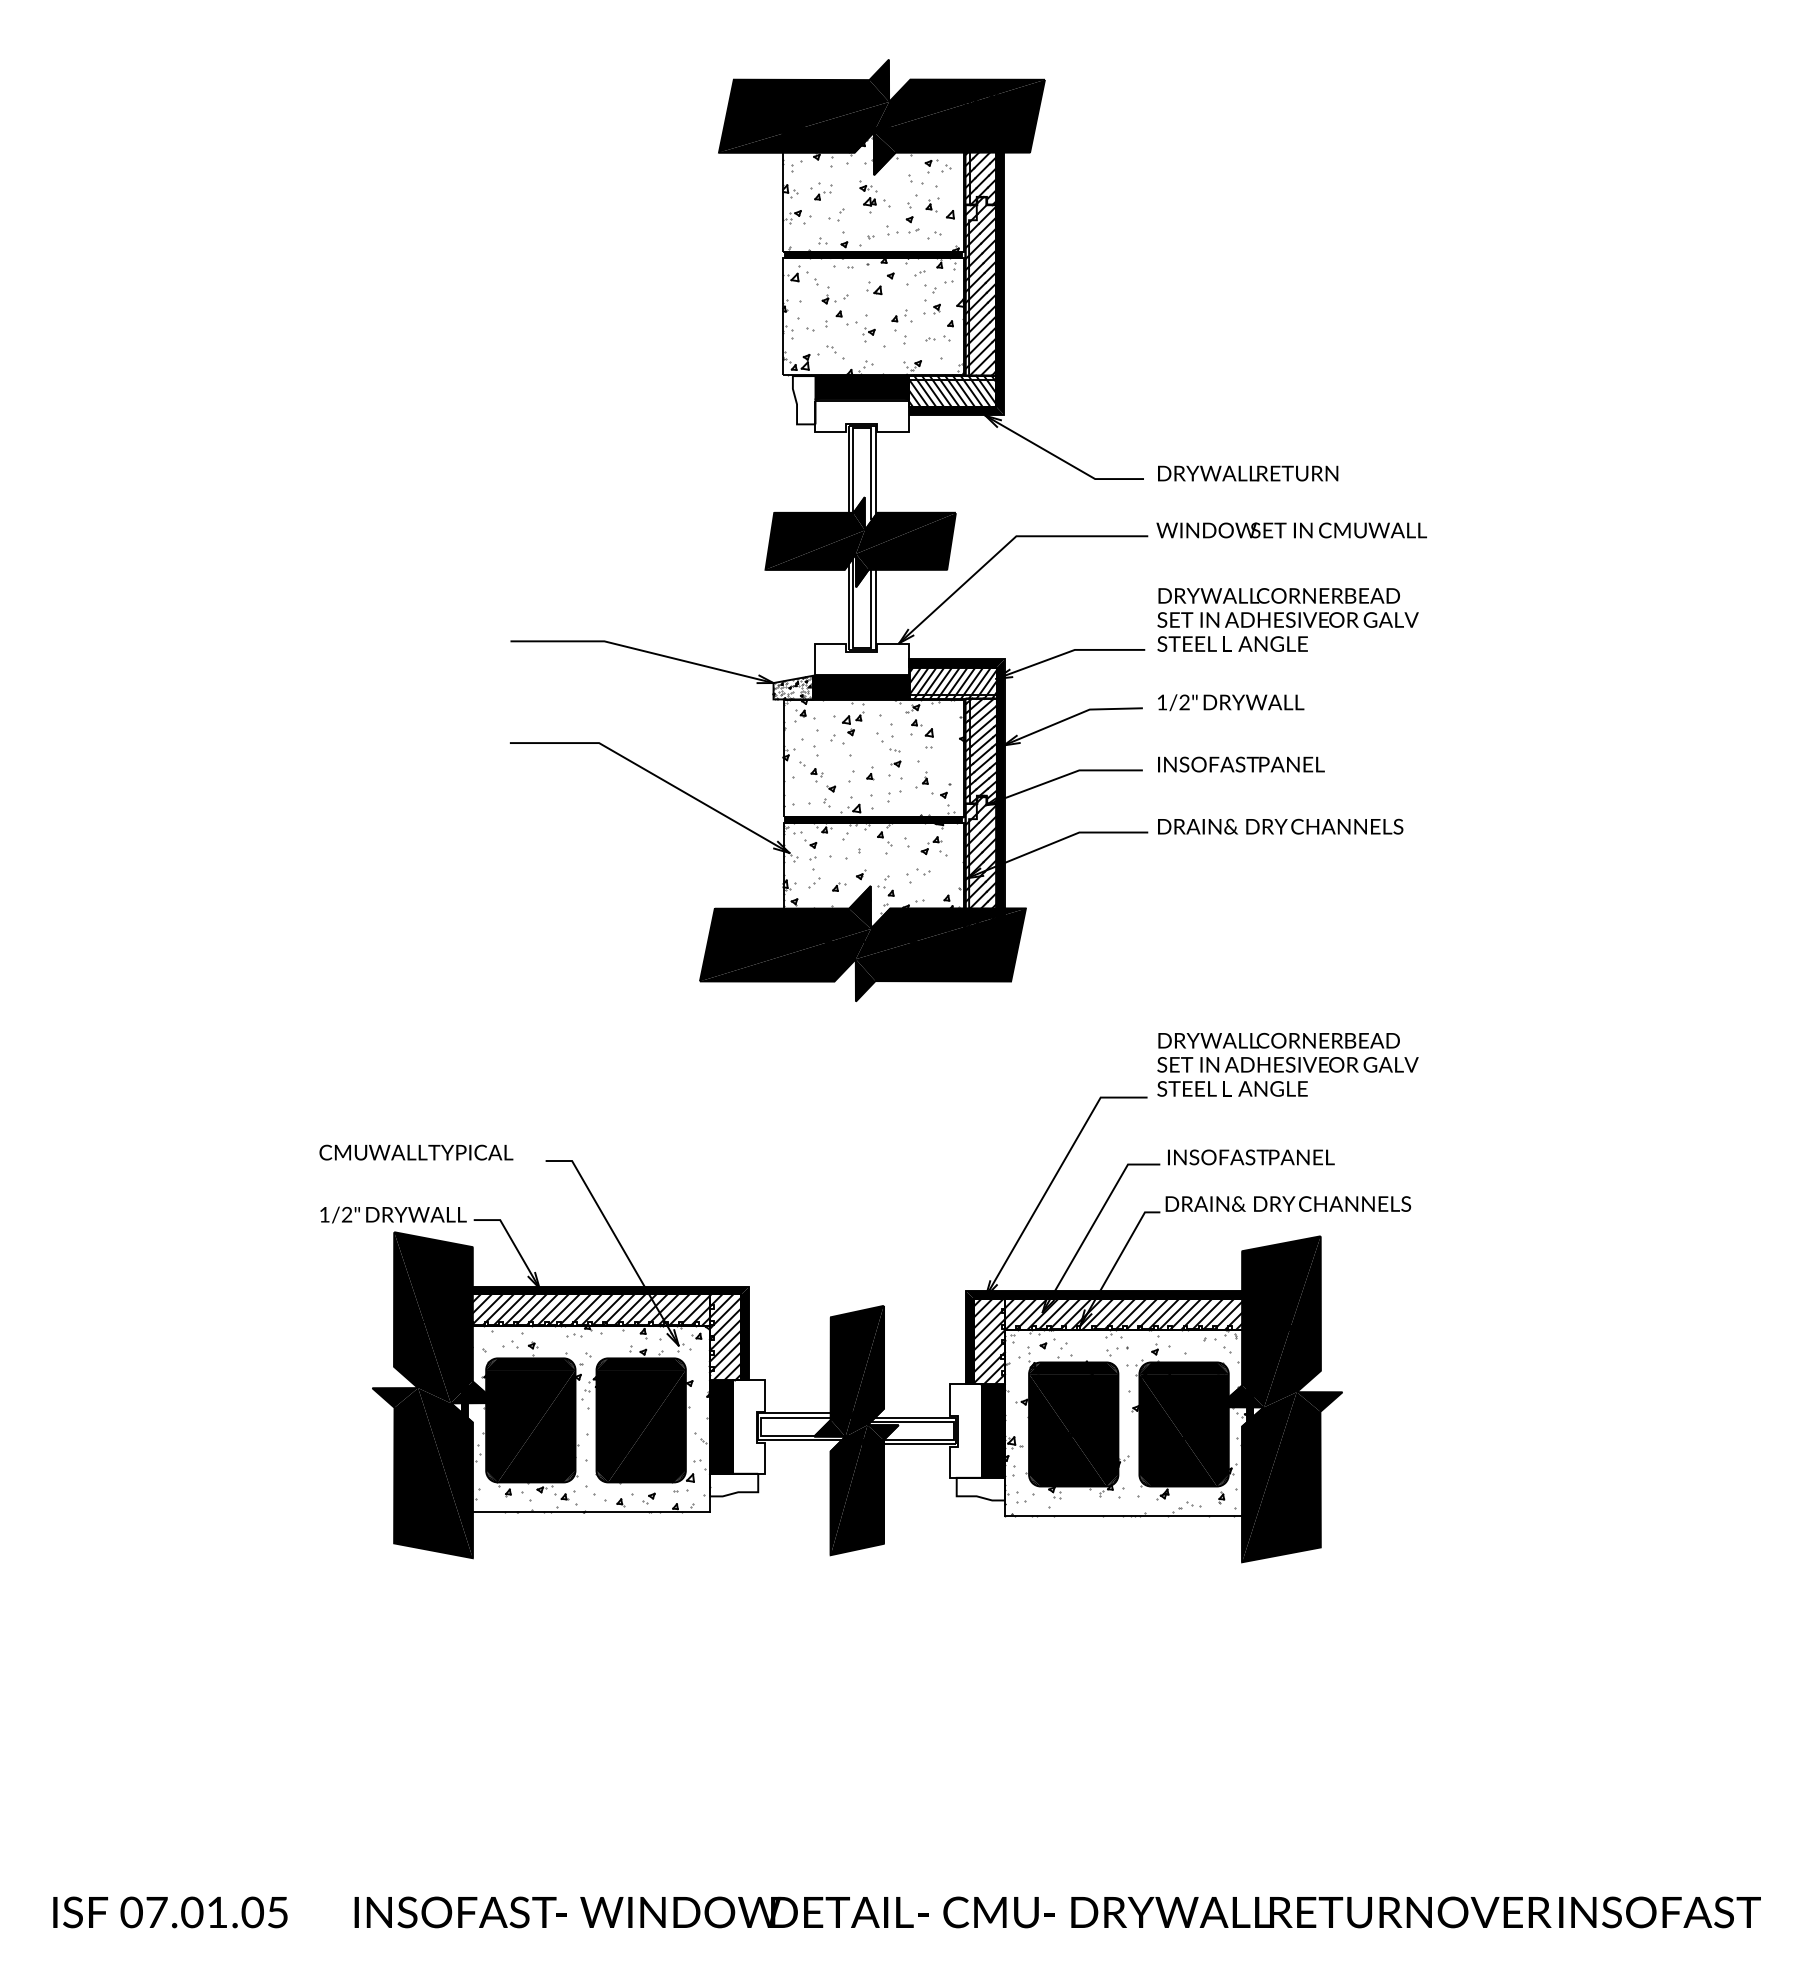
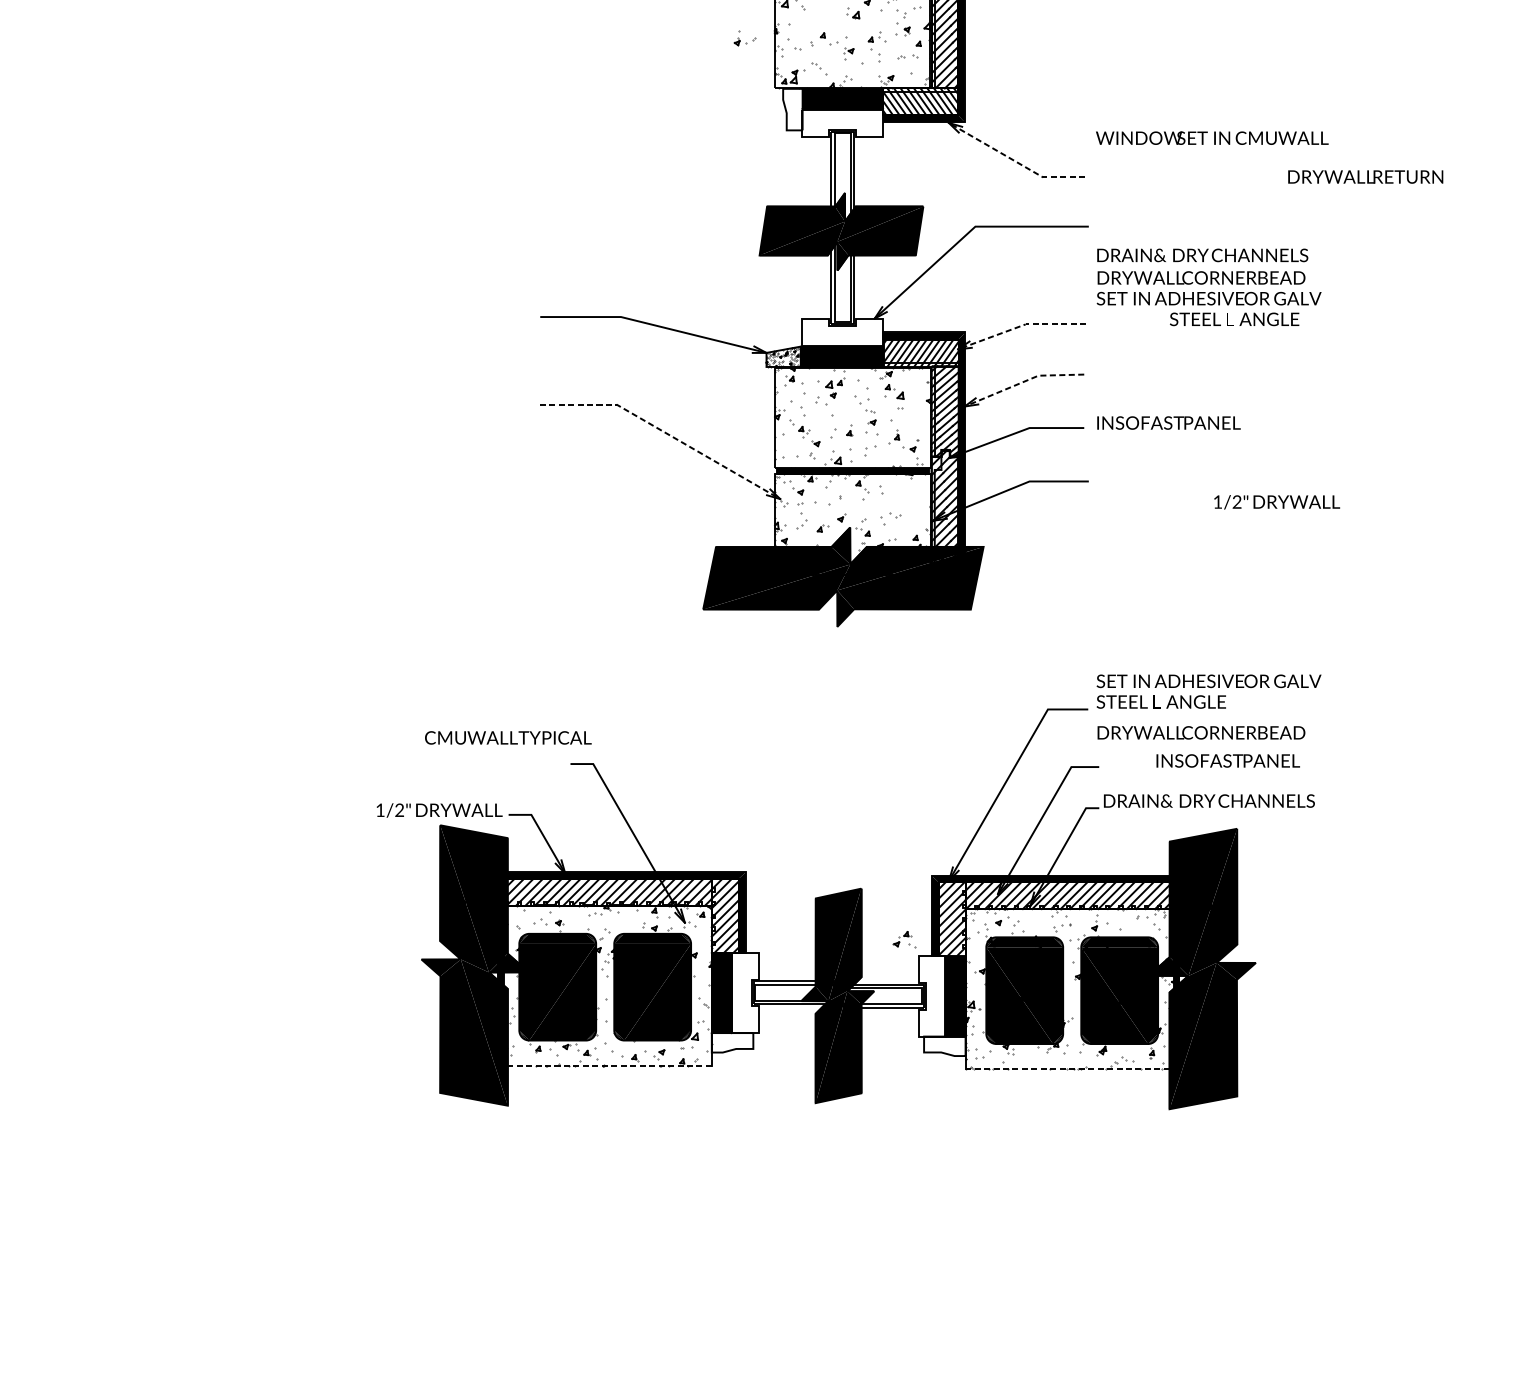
part: (834, 295) -> (744, 38), moved
line: (1061, 459) -> (1014, 160), solid -> dashed
text: (1248, 473) -> (1366, 176), moved
text: (1291, 530) -> (1212, 138), moved
text: (1232, 643) -> (1234, 318), moved
line: (1069, 651) -> (1021, 325), solid -> dashed
text: (1231, 702) -> (1277, 502), moved
line: (1071, 717) -> (1022, 382), solid -> dashed
line: (655, 775) -> (664, 432), solid -> dashed
text: (1280, 826) -> (1202, 255), moved
part: (933, 846) -> (904, 939), moved
text: (1278, 1040) -> (1200, 732), moved
text: (416, 1152) -> (508, 737), moved
text: (1251, 1157) -> (1228, 761), moved
line: (585, 1511) -> (604, 1065), solid -> dashed
line: (1128, 1515) -> (1071, 1068), solid -> dashed

